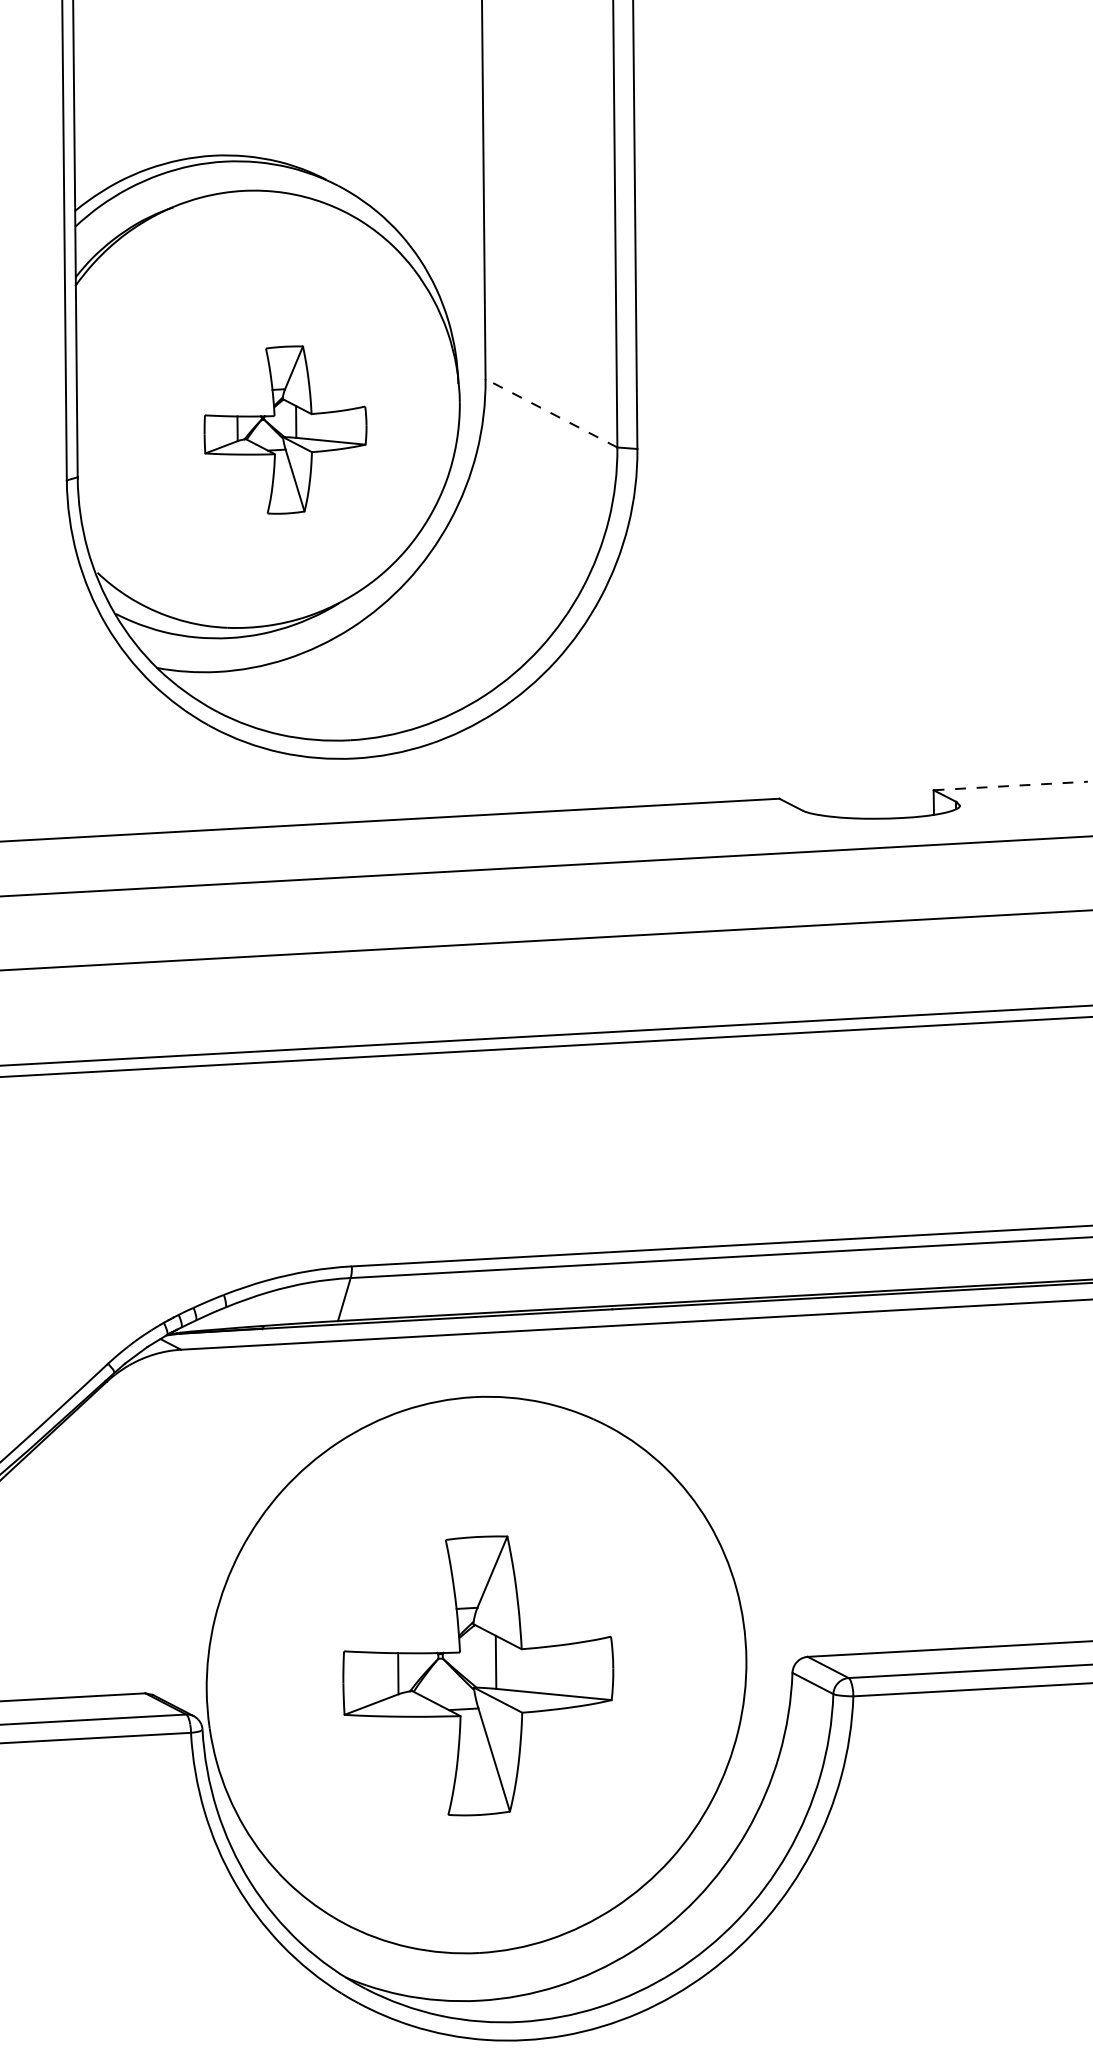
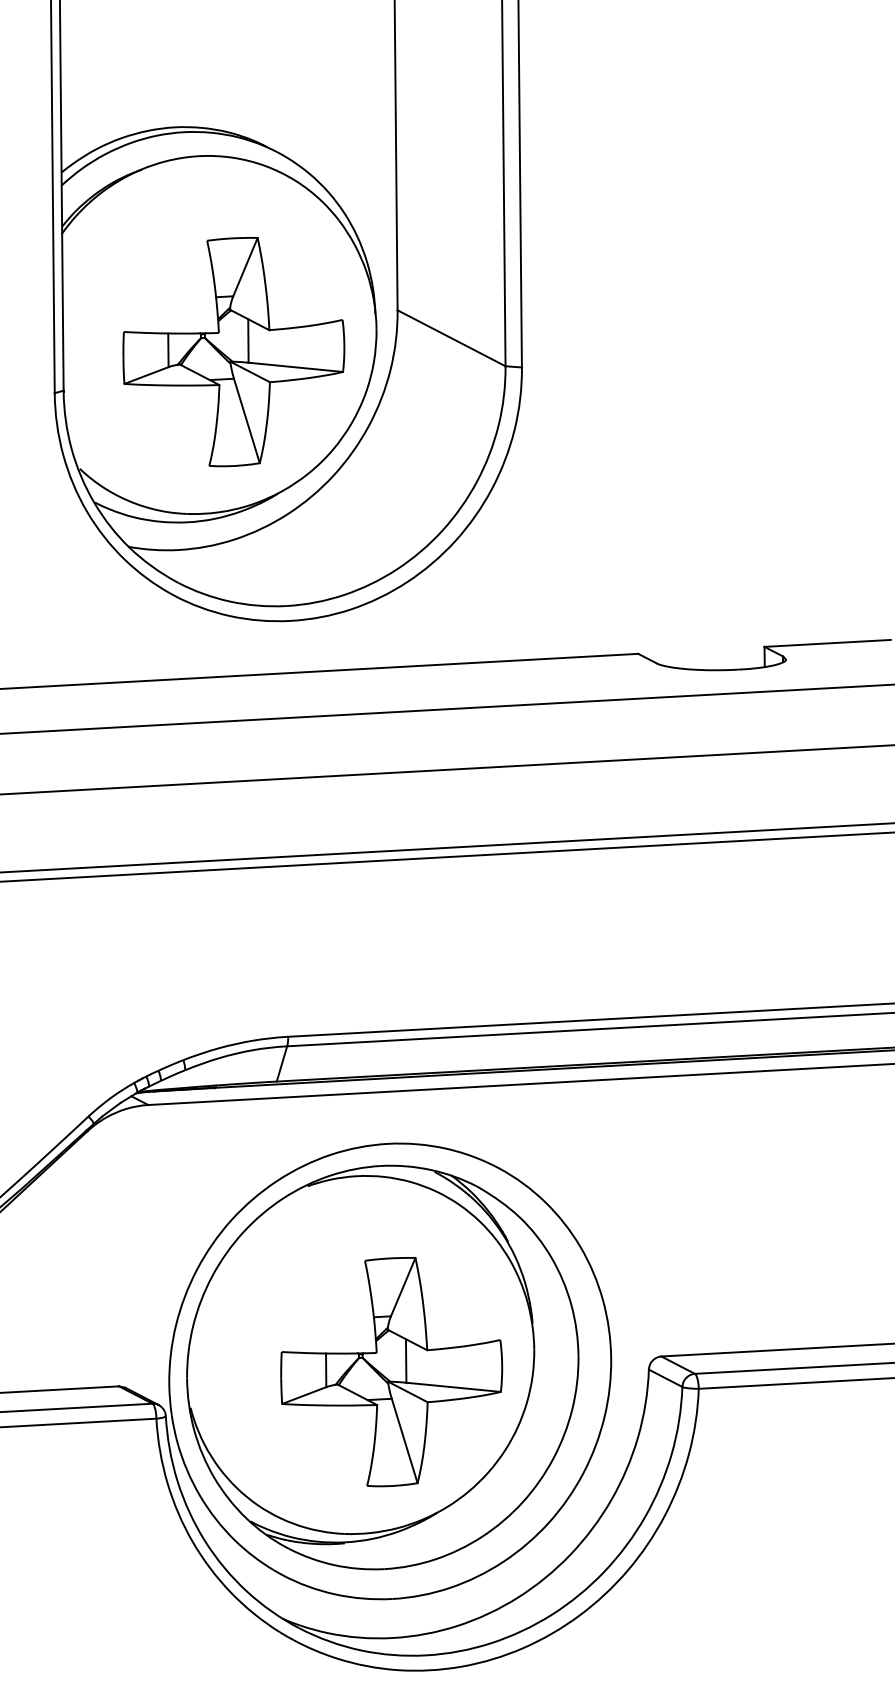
line: (551, 413) -> (451, 338), dashed -> solid
part: (285, 429) -> (233, 351), size x1.67
line: (1011, 785) -> (828, 643), dashed -> solid
part: (467, 1670) -> (382, 1367), added

